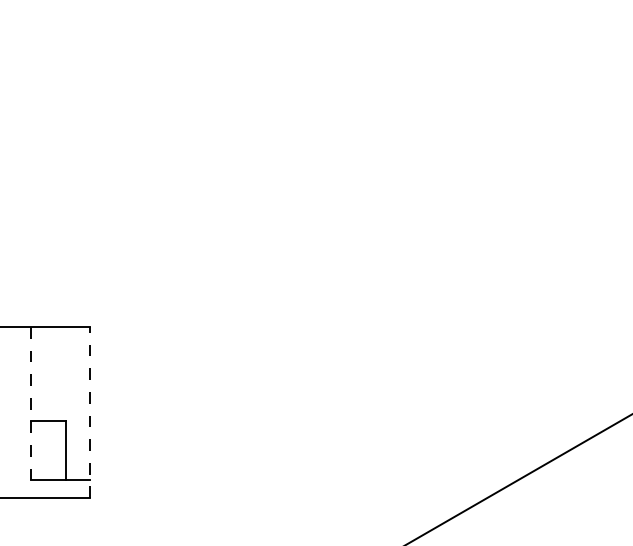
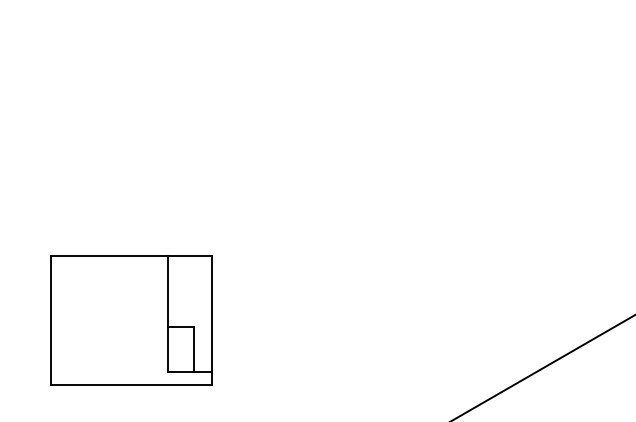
line: (30, 403) -> (167, 313), dashed -> solid
line: (90, 412) -> (212, 320), dashed -> solid

